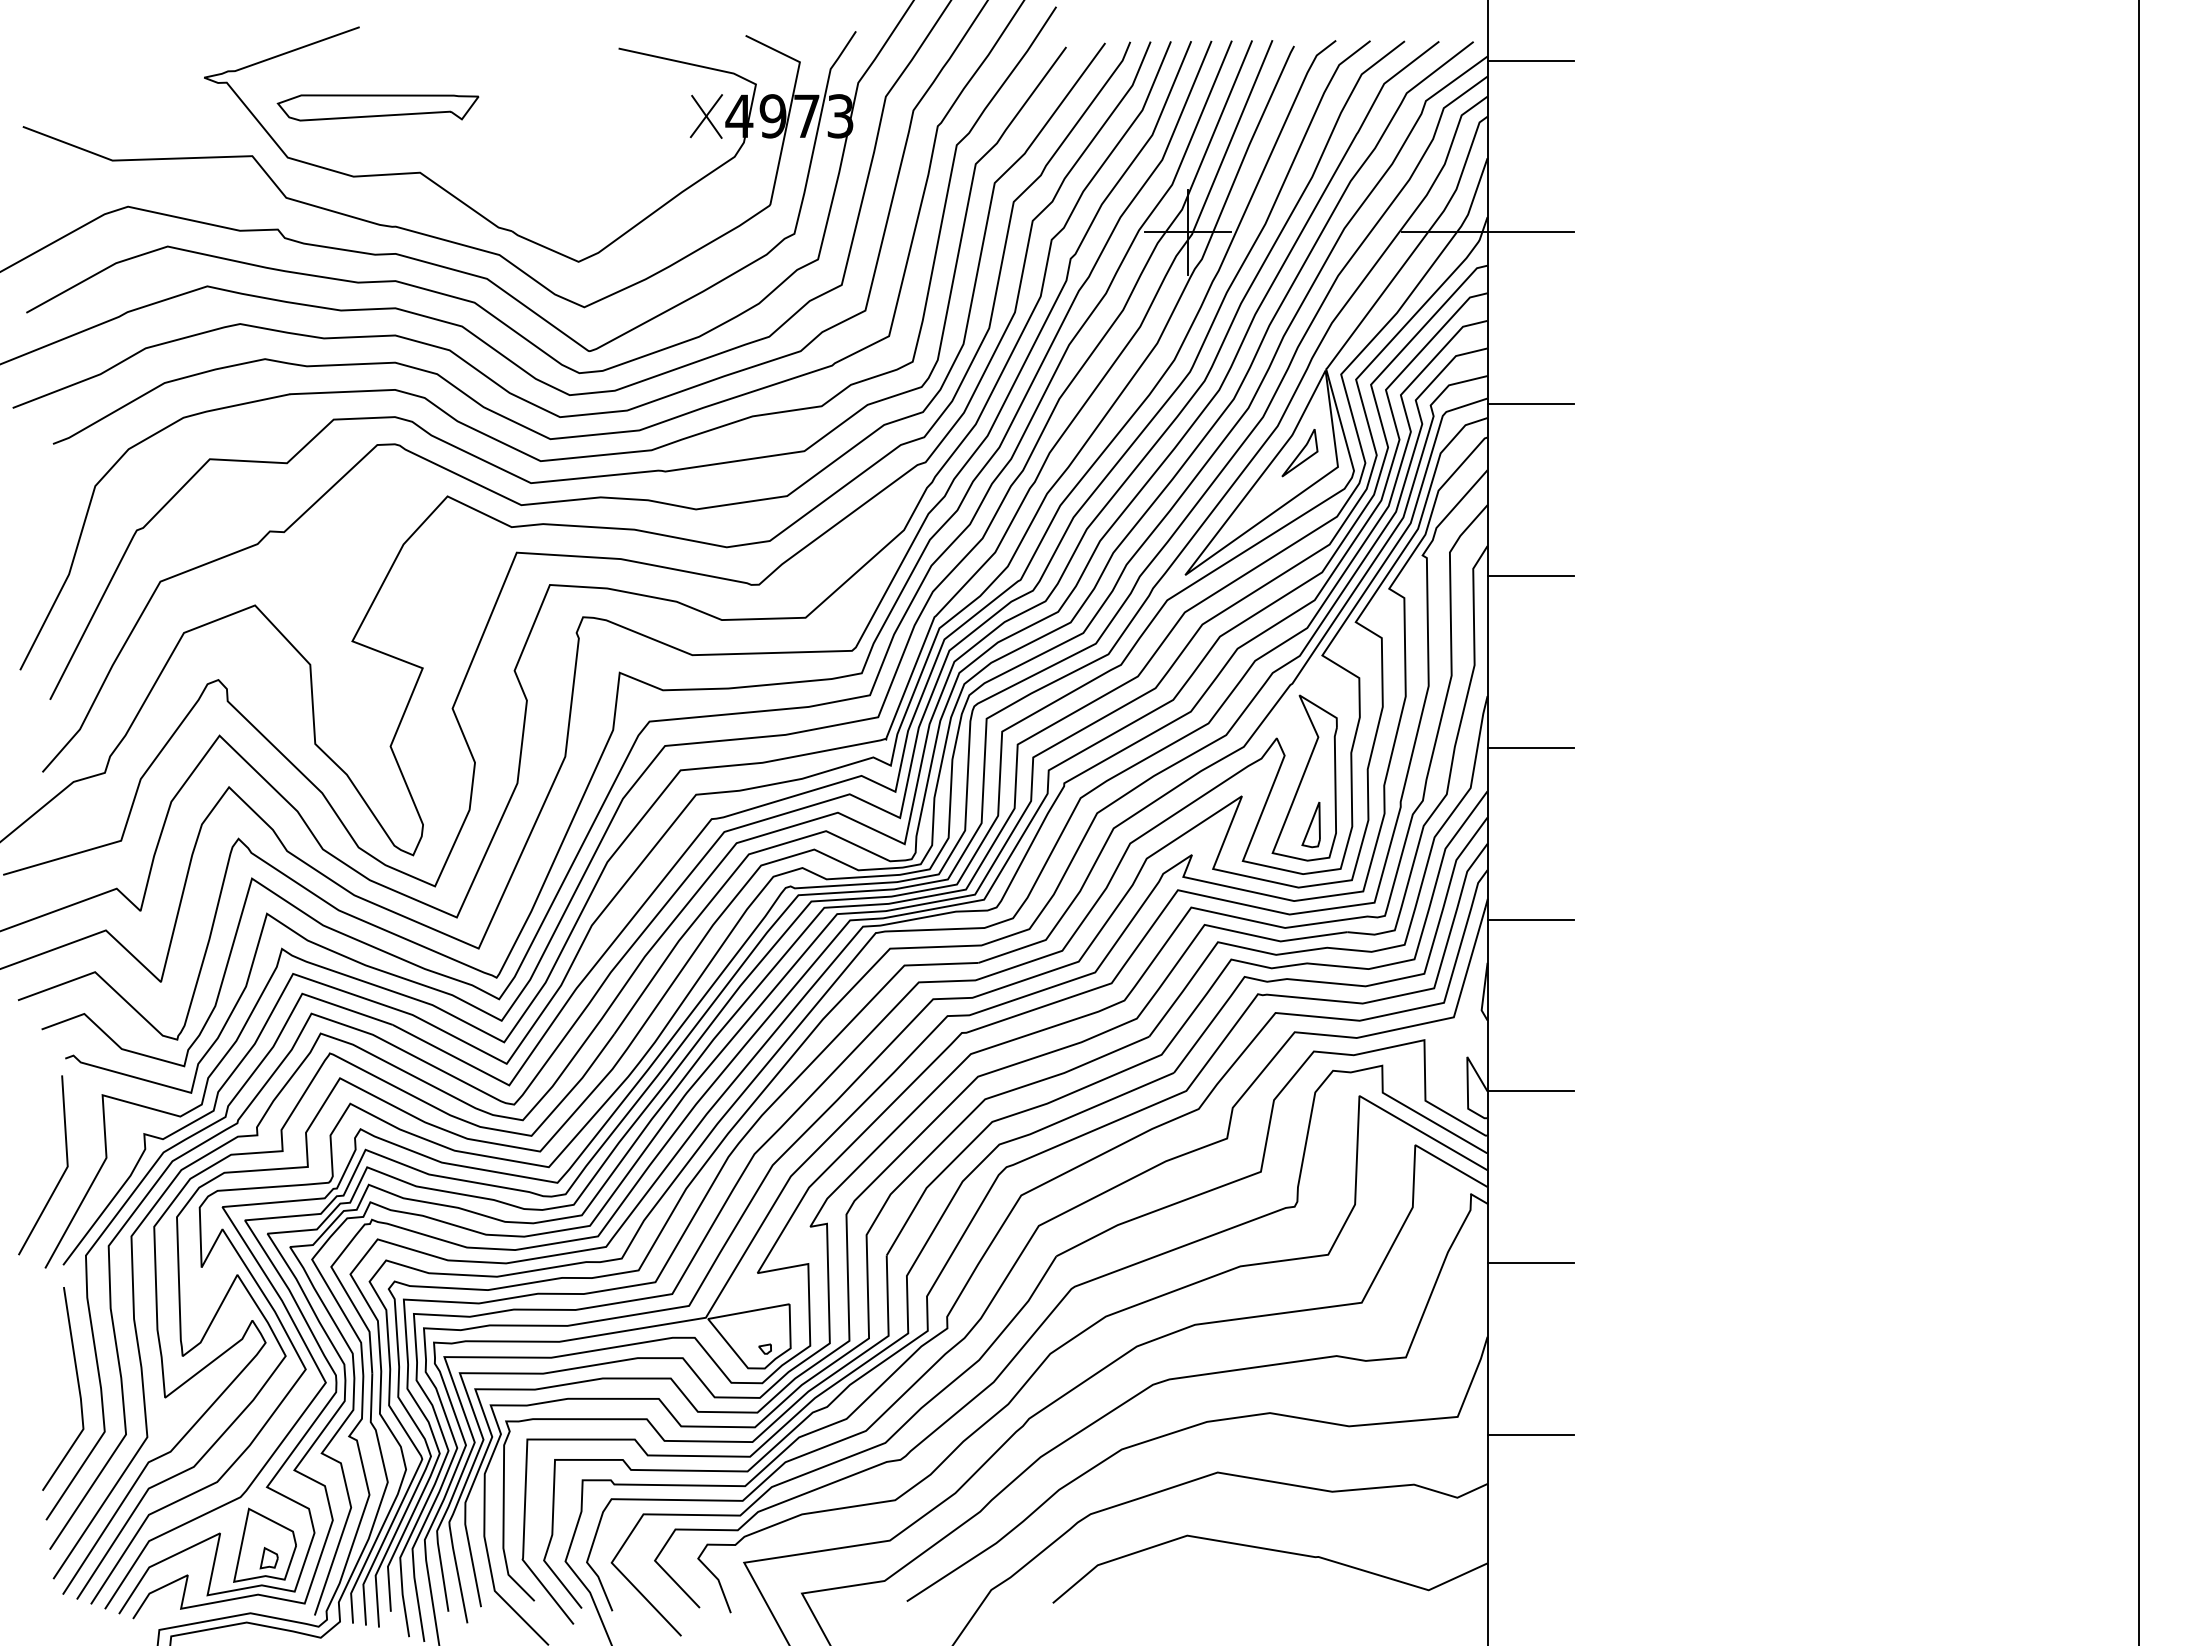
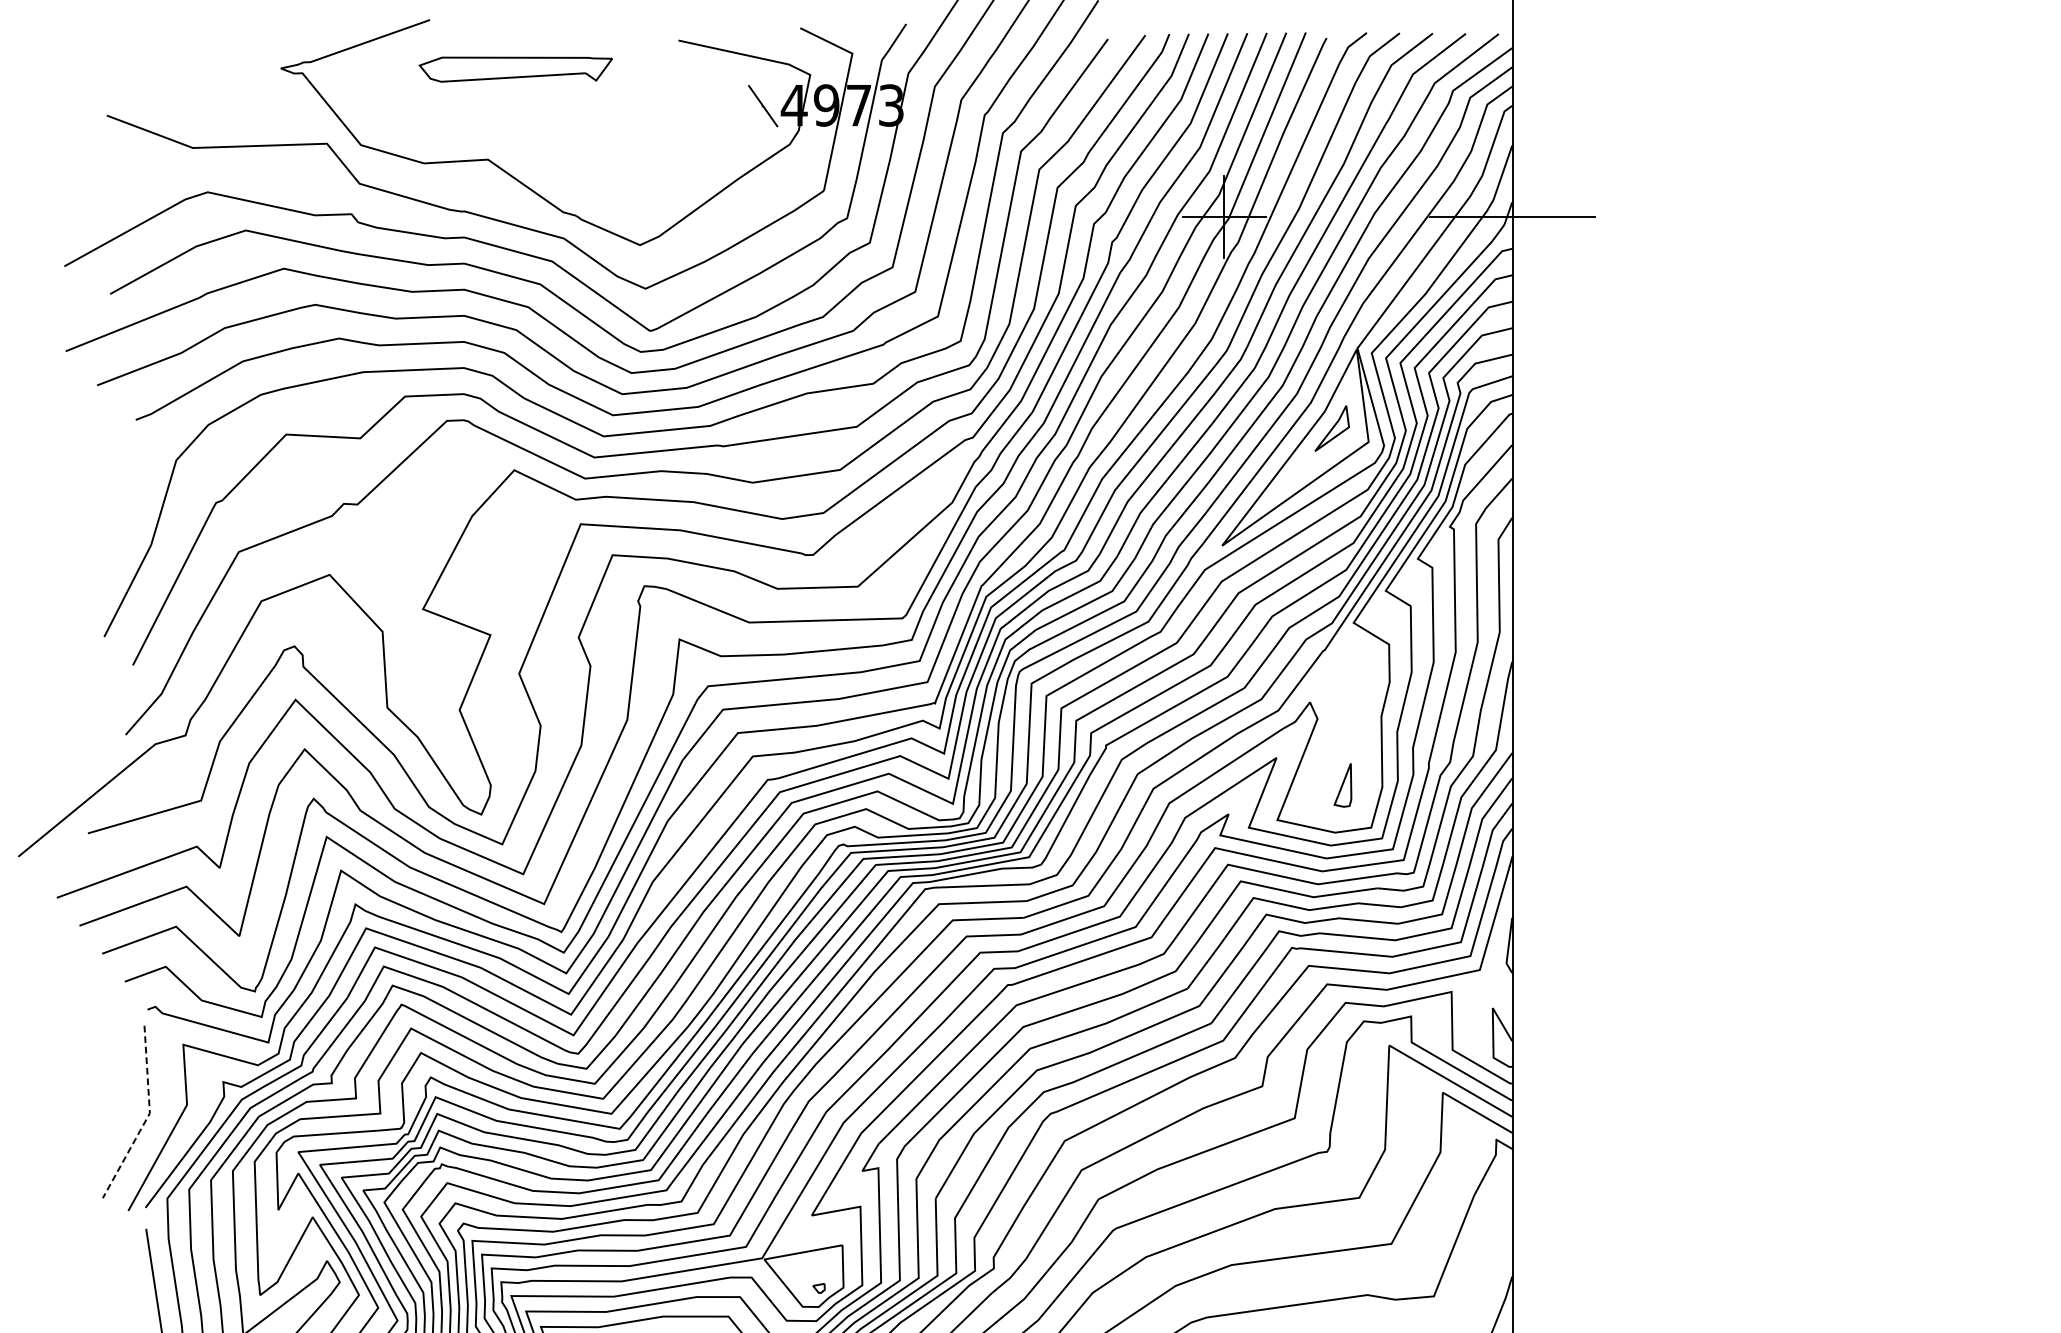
line: (1531, 60) -> (1554, 51), removed
part: (377, 107) -> (515, 69), moved
line: (706, 116) -> (762, 105), removed
line: (1531, 404) -> (1554, 382), removed
line: (1531, 575) -> (1554, 546), removed
line: (1531, 747) -> (1554, 711), removed
part: (1304, 777) -> (1336, 739), removed
line: (1531, 919) -> (1554, 876), removed
line: (1531, 1091) -> (1554, 1041), removed
line: (65, 1170) -> (147, 1117), solid -> dashed
line: (1531, 1263) -> (1554, 1206), removed

